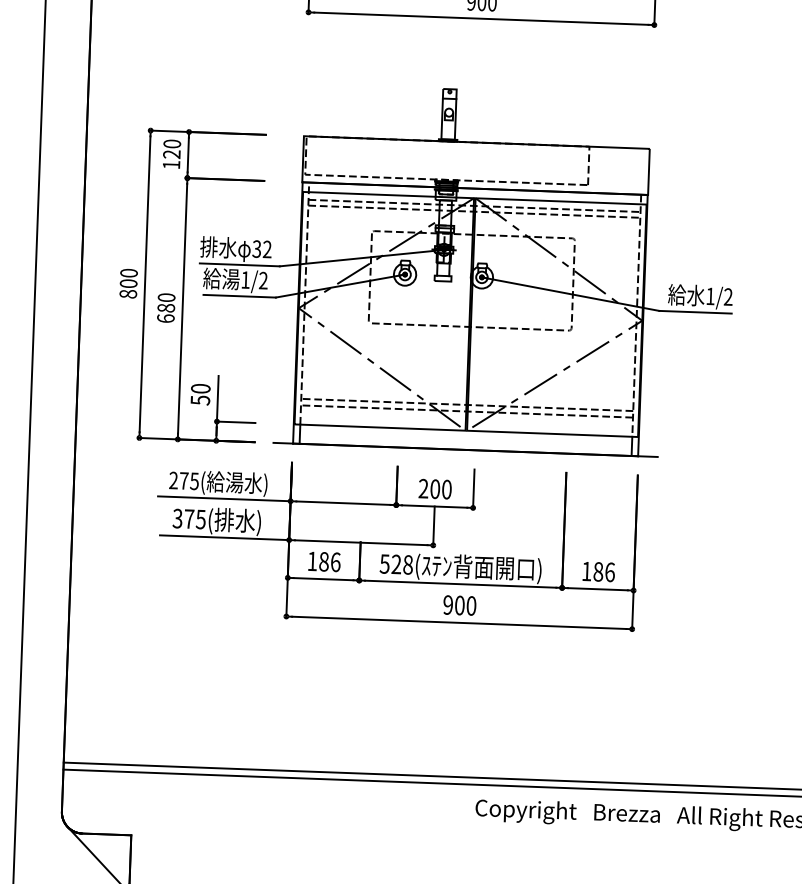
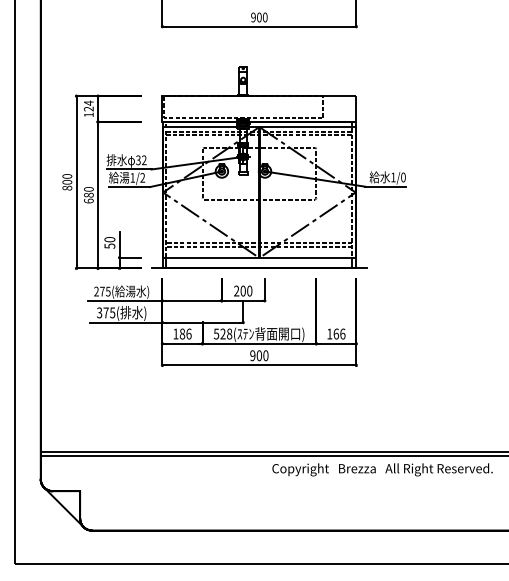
text: (171, 142) -> (88, 102), 120 -> 124
text: (728, 297) -> (403, 177), 1/2 -> 1/0
text: (597, 570) -> (335, 333), 186 -> 166

